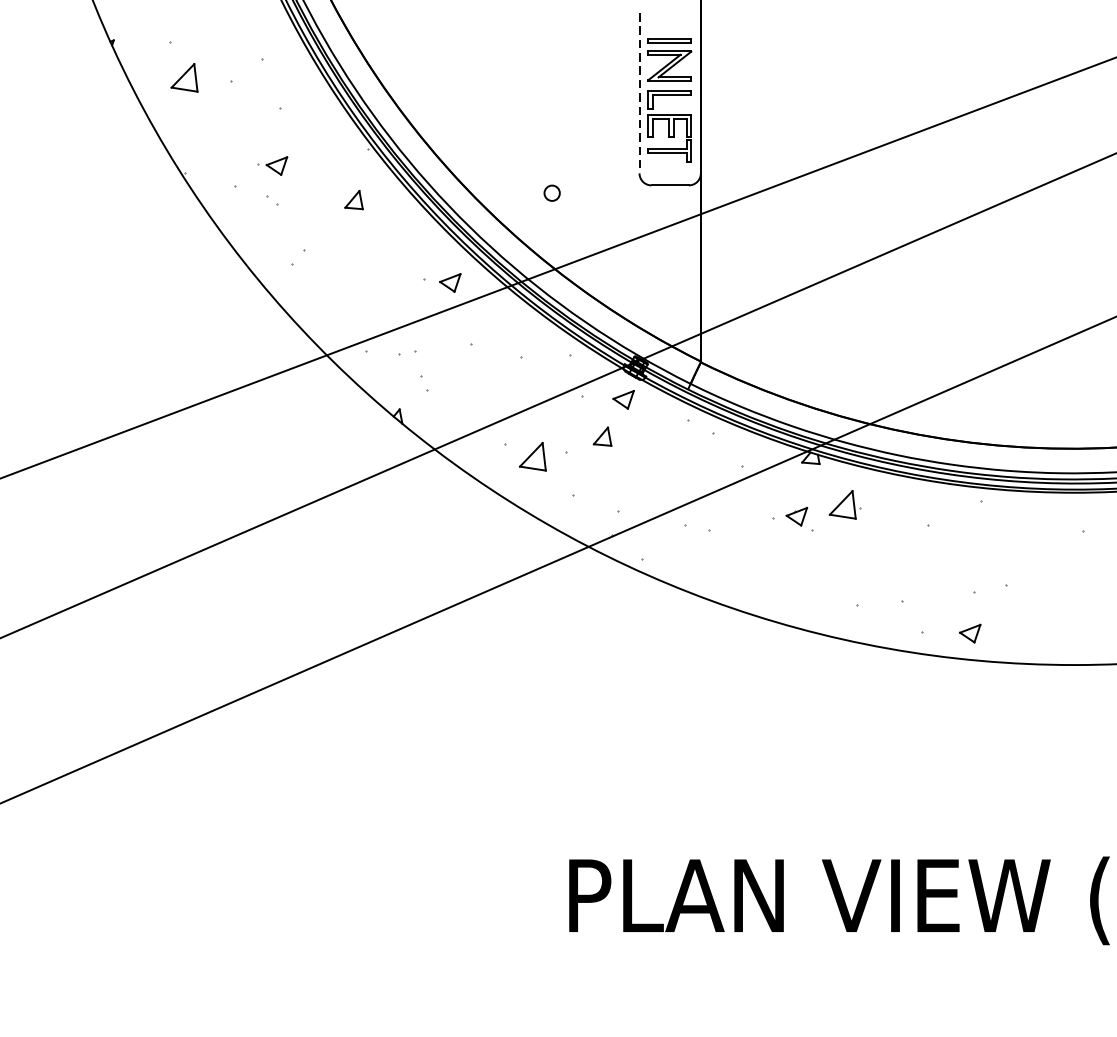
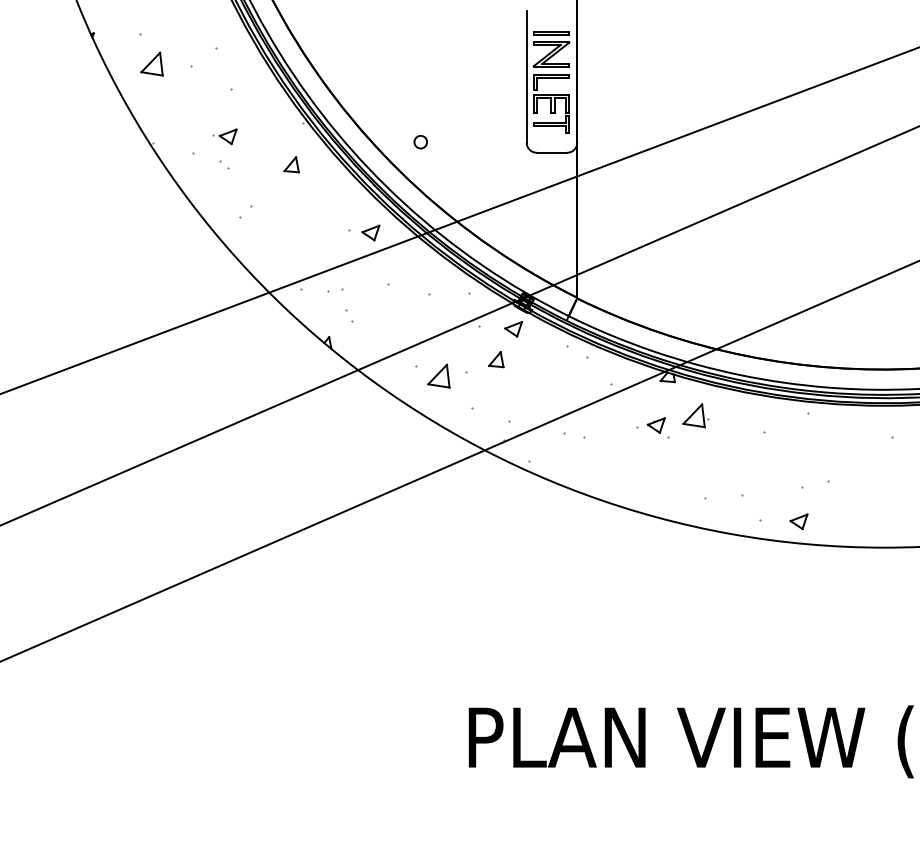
line: (639, 94) -> (526, 77), dashed -> solid
circle: (551, 193) -> (420, 142), moved

